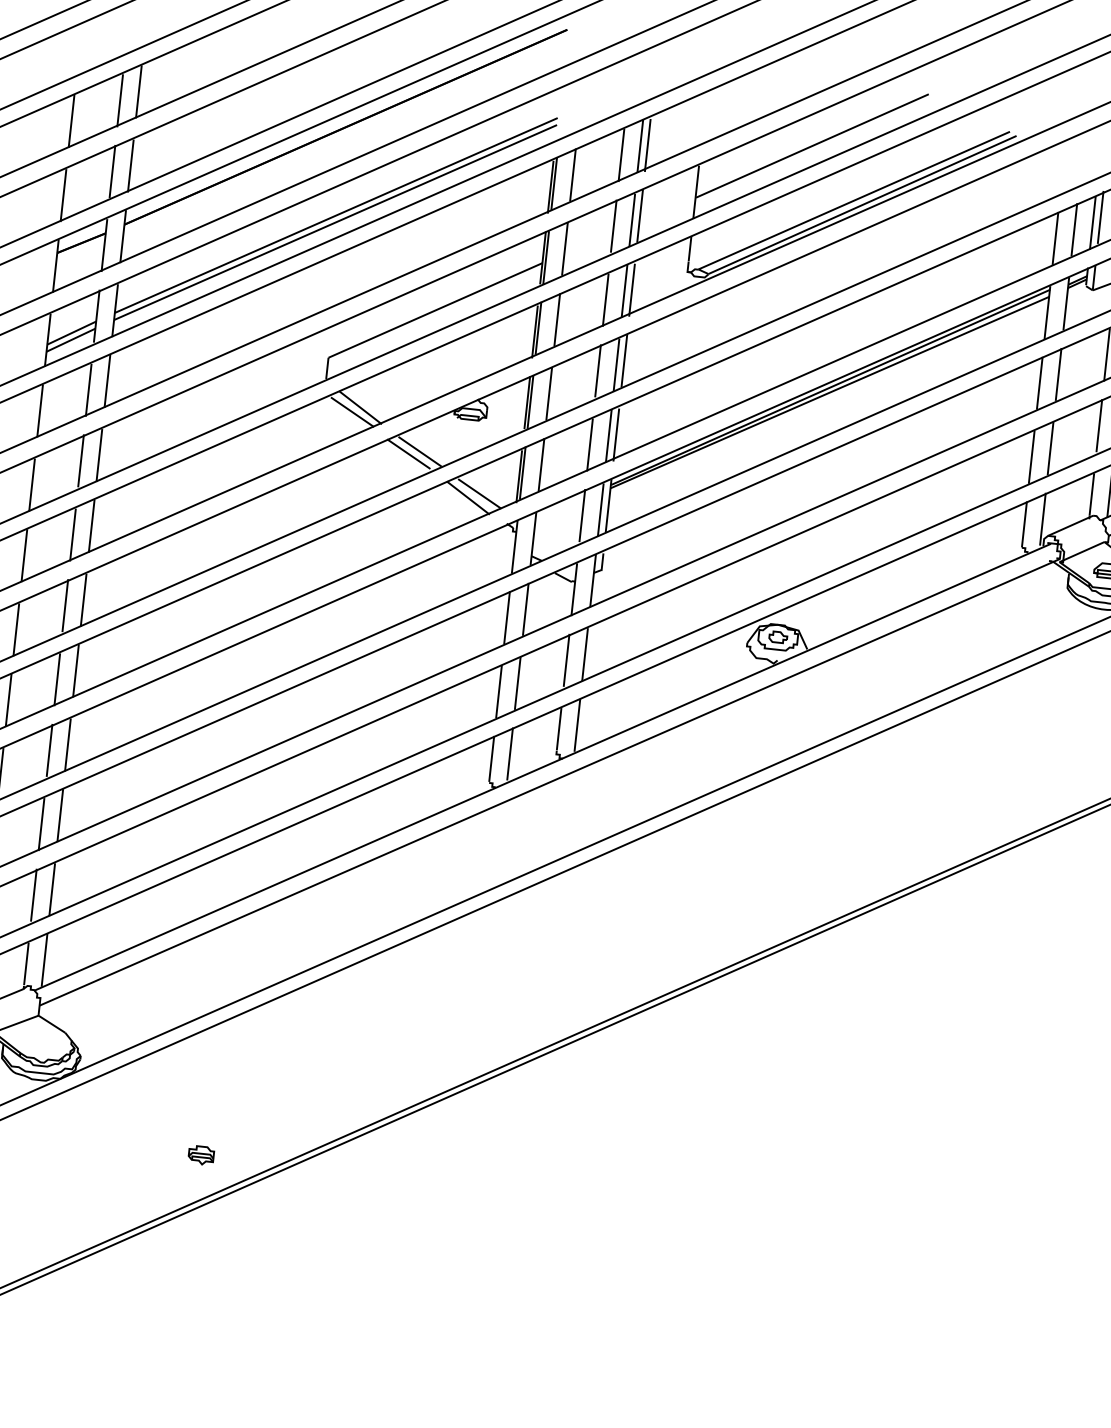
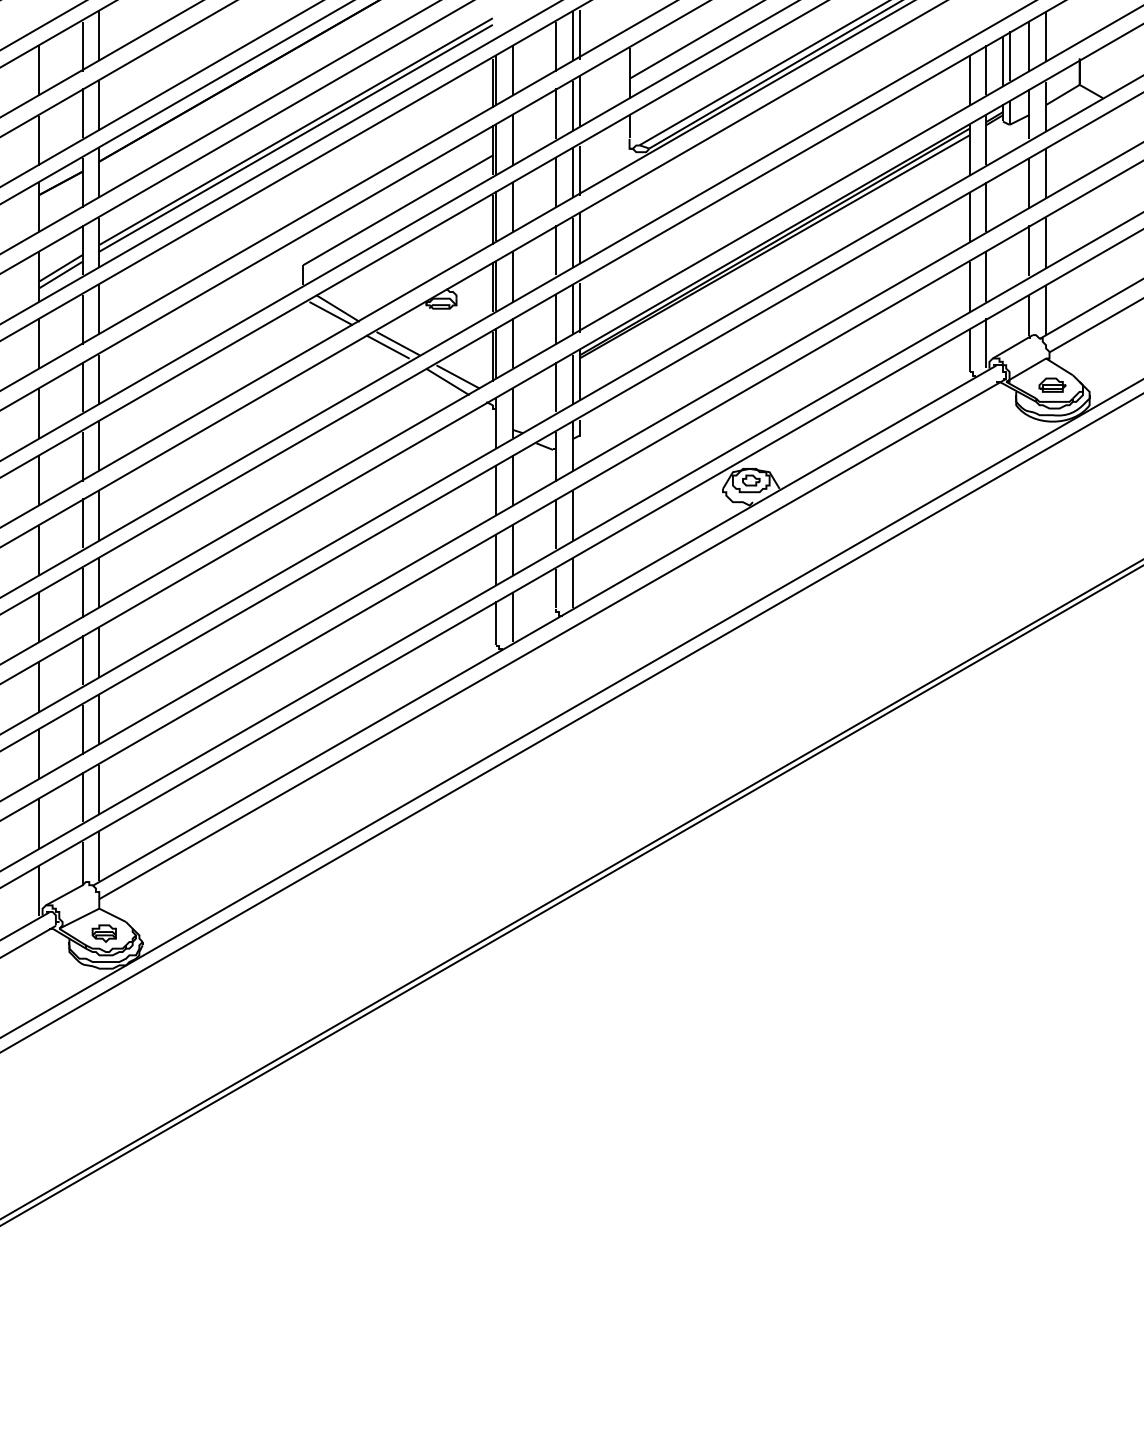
part: (200, 1155) -> (103, 933), moved

